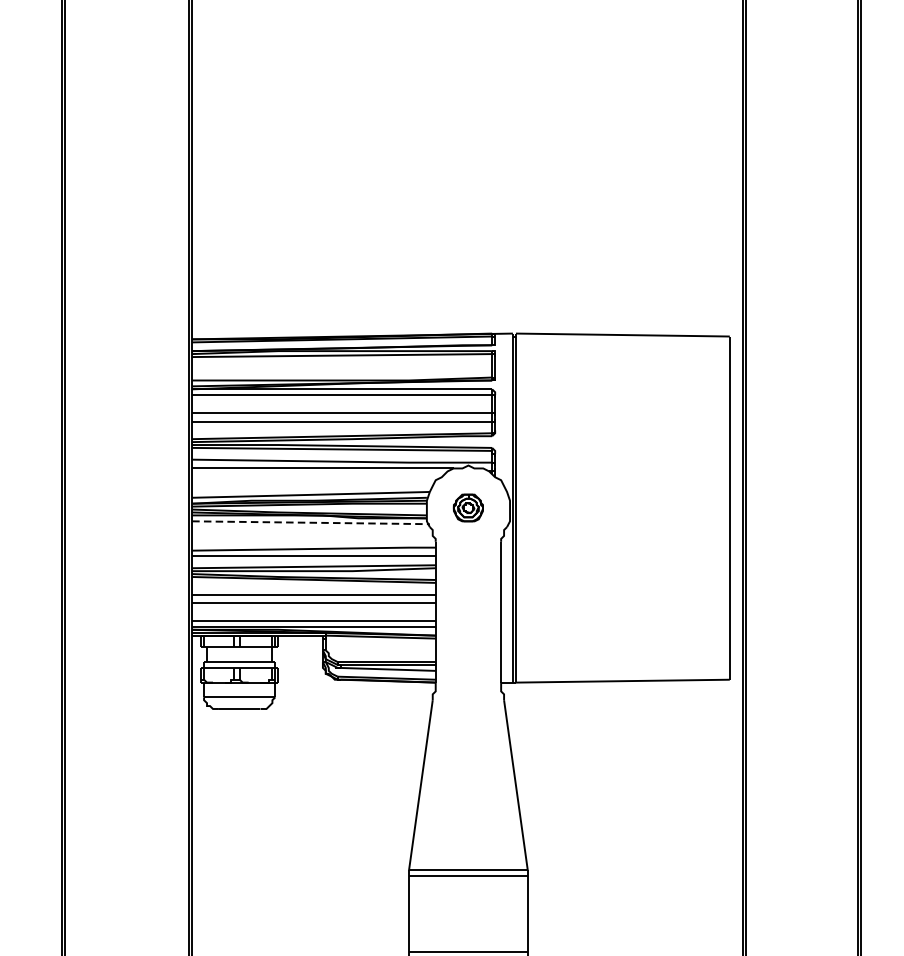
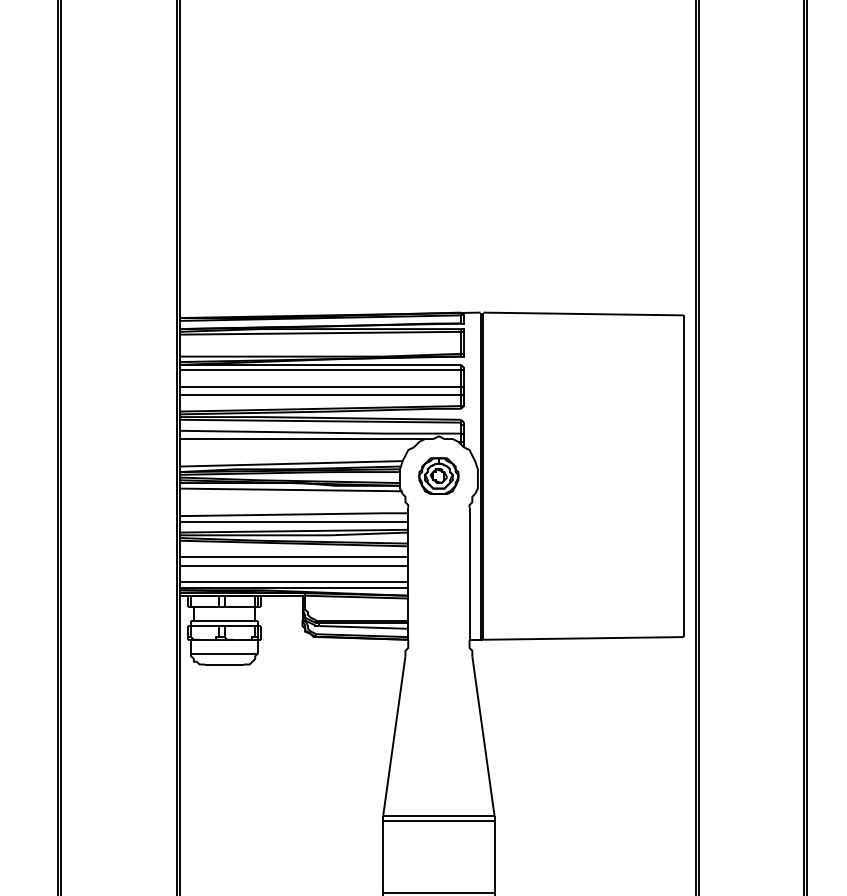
part: (468, 507) -> (438, 475), size x1.43
line: (311, 522) -> (291, 489), dashed -> solid

